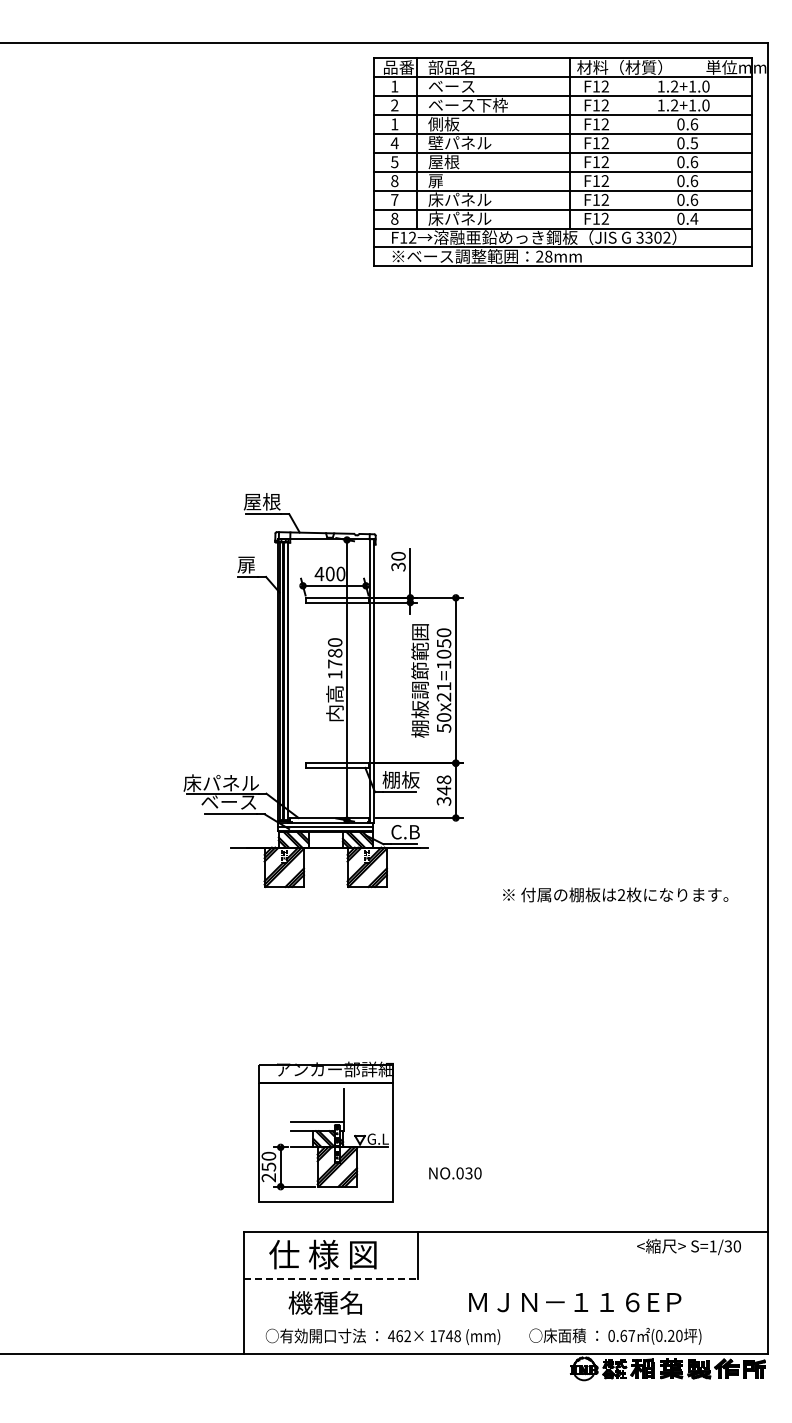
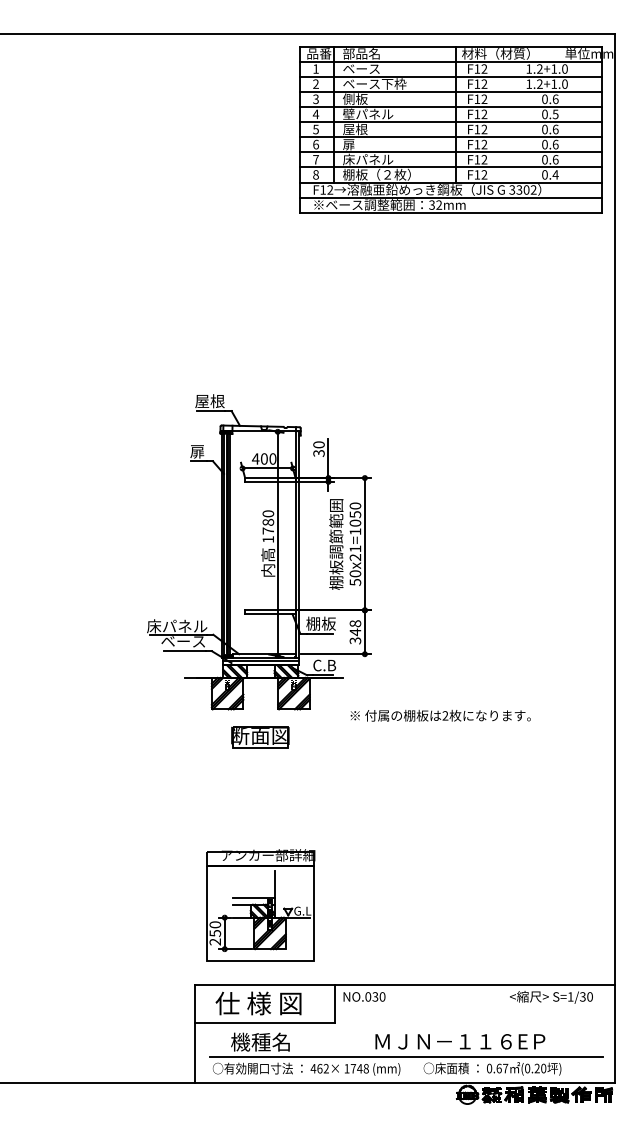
text: (394, 124) -> (315, 99), 1 -> 3
text: (394, 180) -> (315, 144), 8 -> 6
text: (470, 218) -> (376, 174), 床パネル -> 棚板（２枚）
text: (544, 256) -> (435, 204), 28mm -> 32mm
text: (615, 894) -> (440, 715), moved
part: (324, 921) -> (259, 737), added
text: (455, 1173) -> (364, 997), moved
line: (331, 1278) -> (265, 1022), dashed -> solid
line: (507, 1321) -> (406, 1057), added

